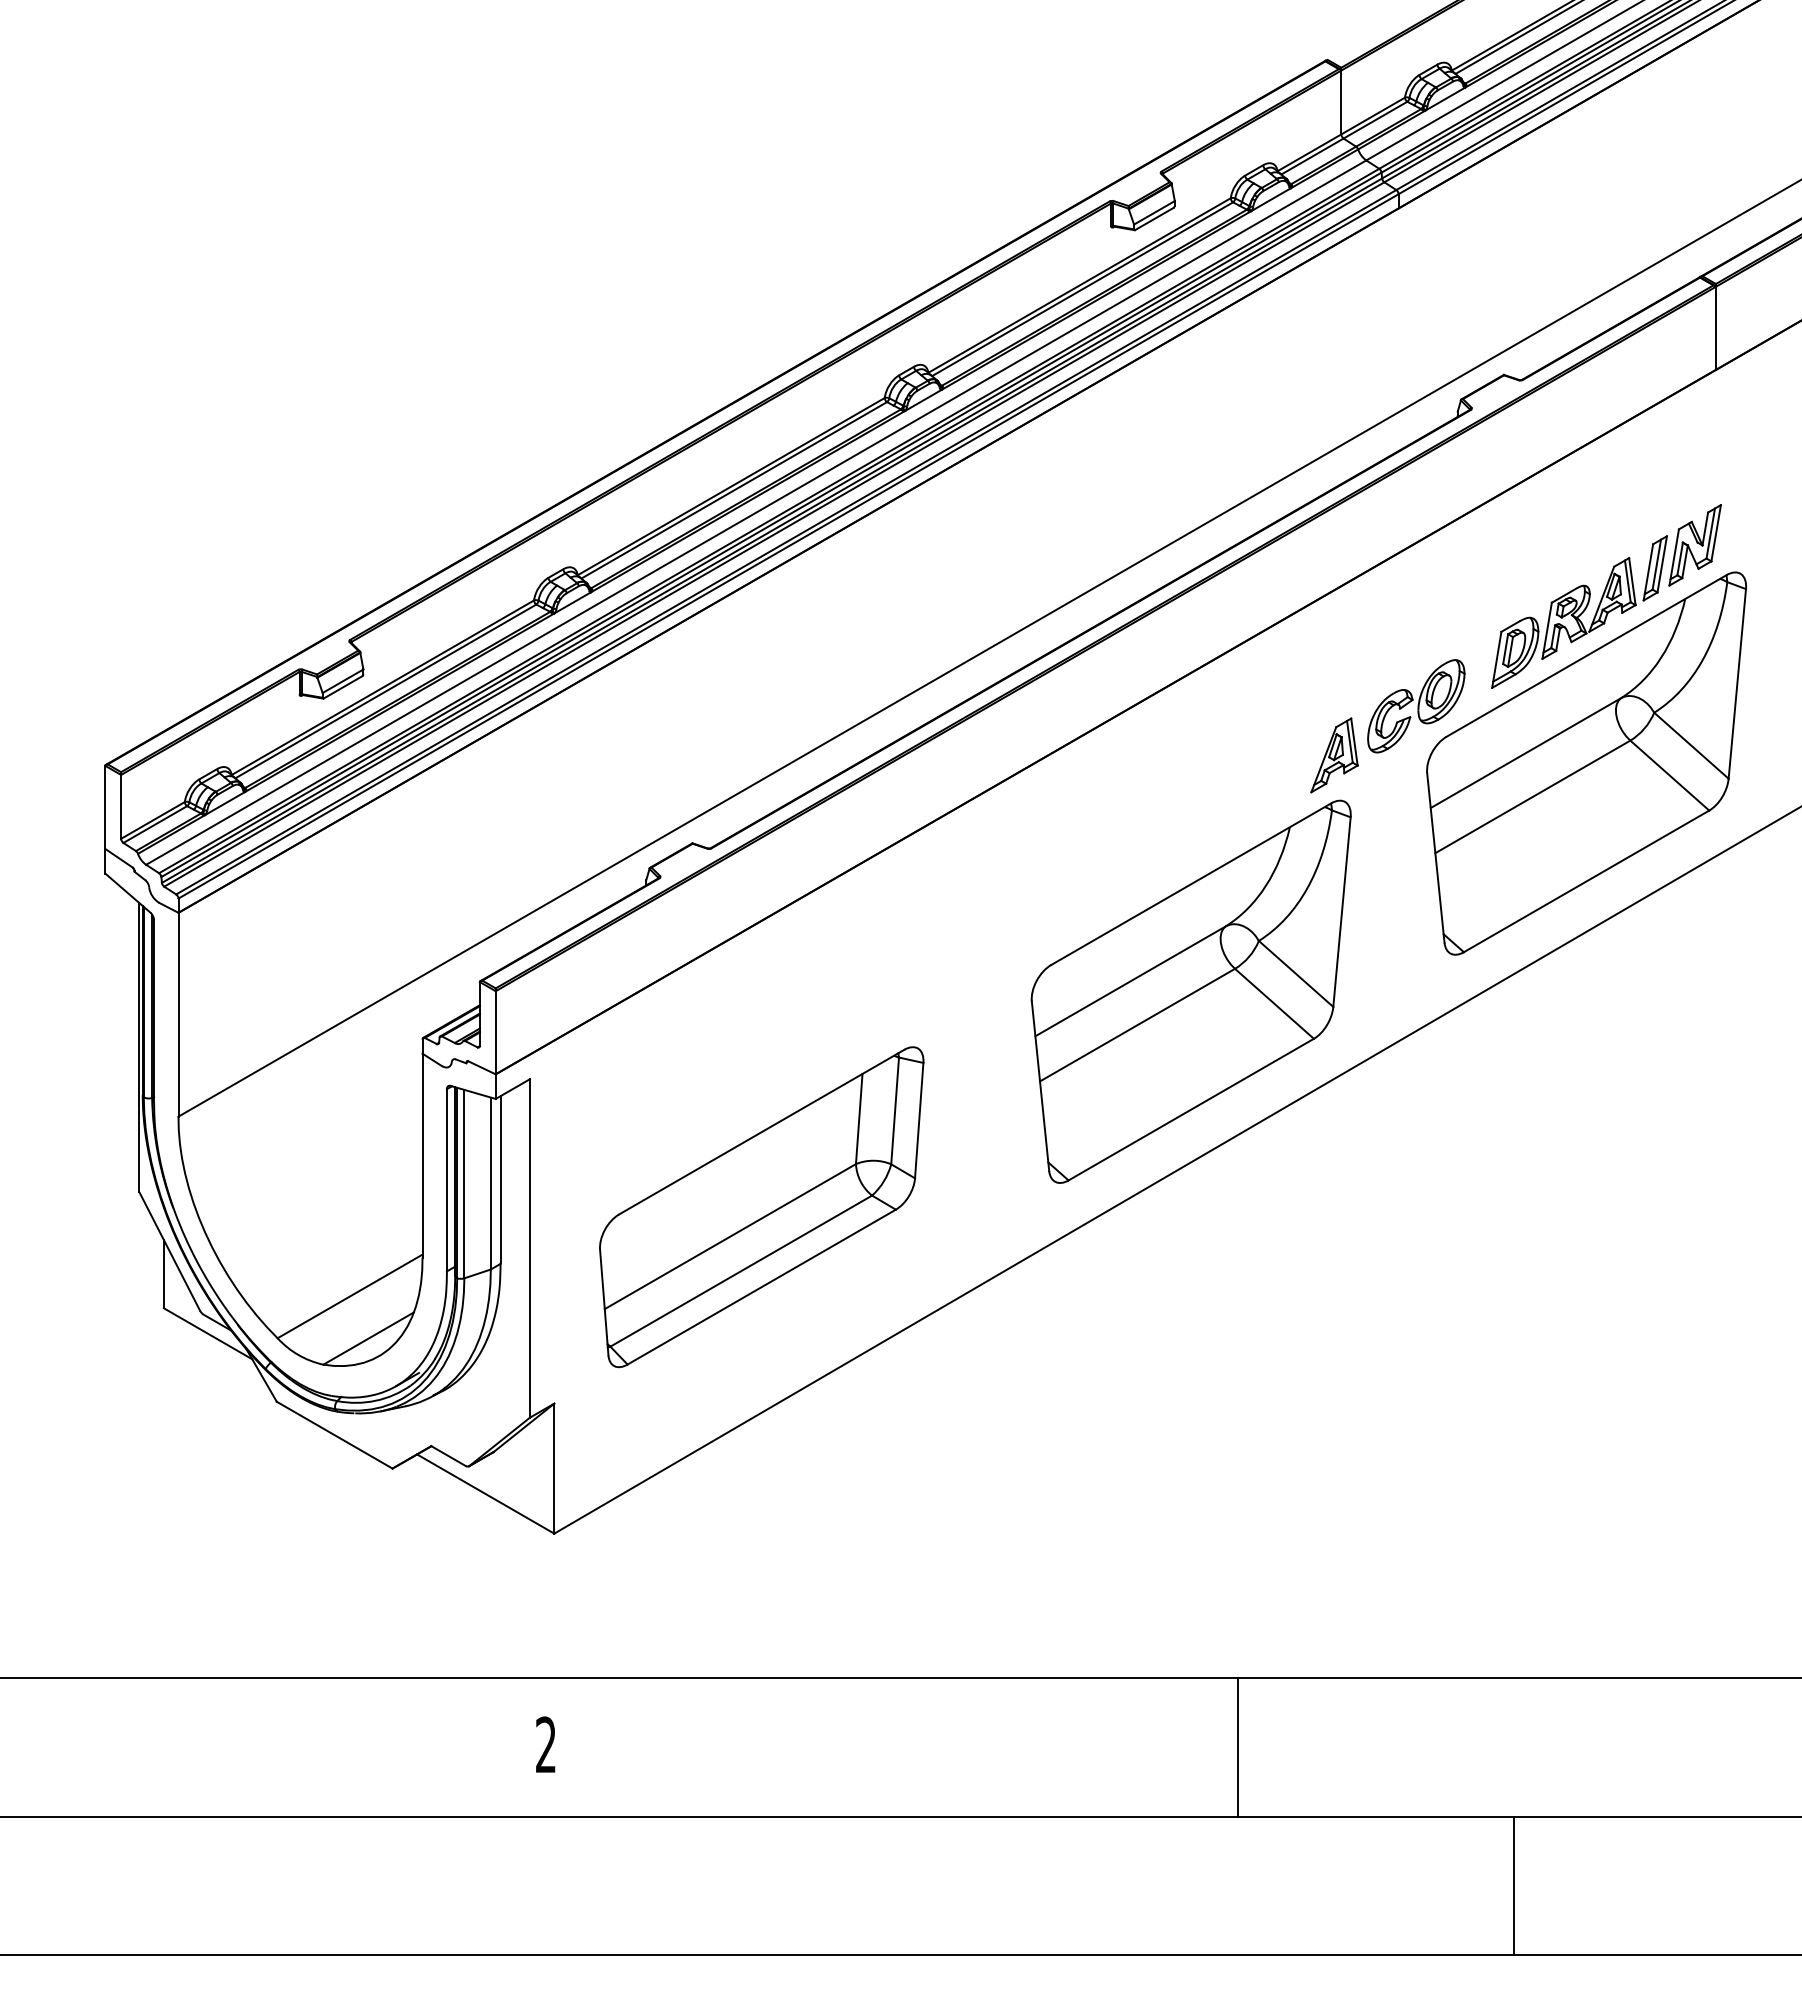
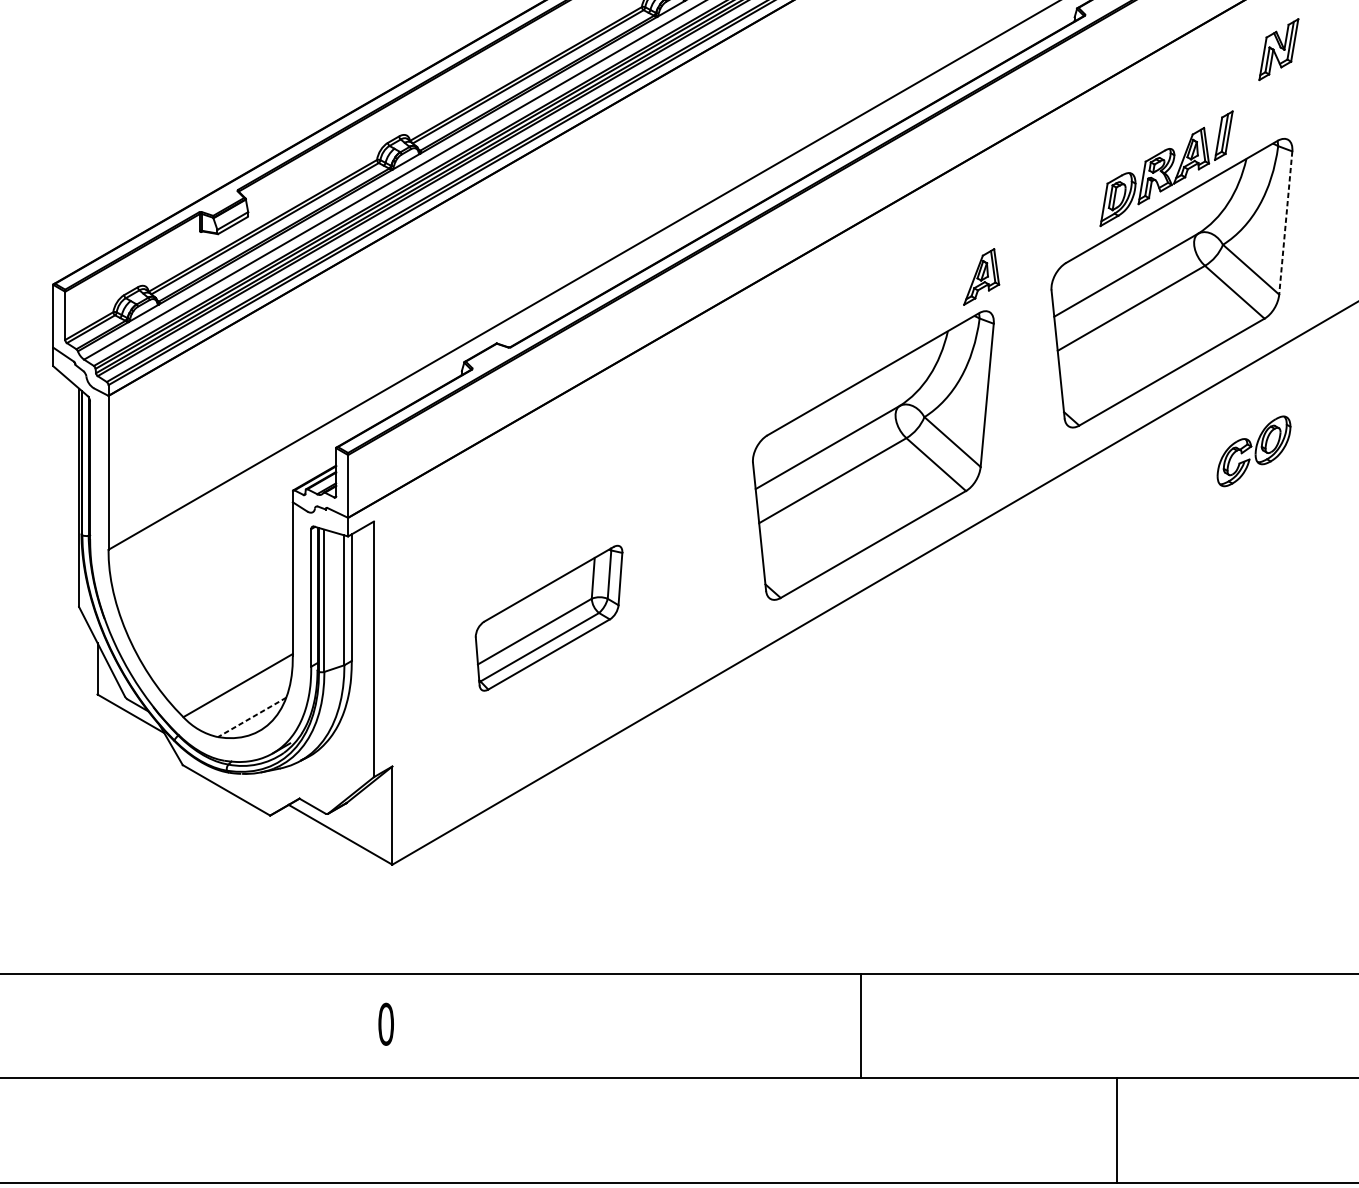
part: (1694, 545) -> (1278, 49), moved
line: (1737, 684) -> (1285, 223), solid -> dashed
part: (1416, 706) -> (1254, 451), moved
part: (761, 1207) -> (548, 618), size x0.6
line: (368, 1338) -> (252, 717), solid -> dashed
text: (545, 1744) -> (385, 1023), 2 -> 0
line: (1238, 1747) -> (860, 1026), moved

